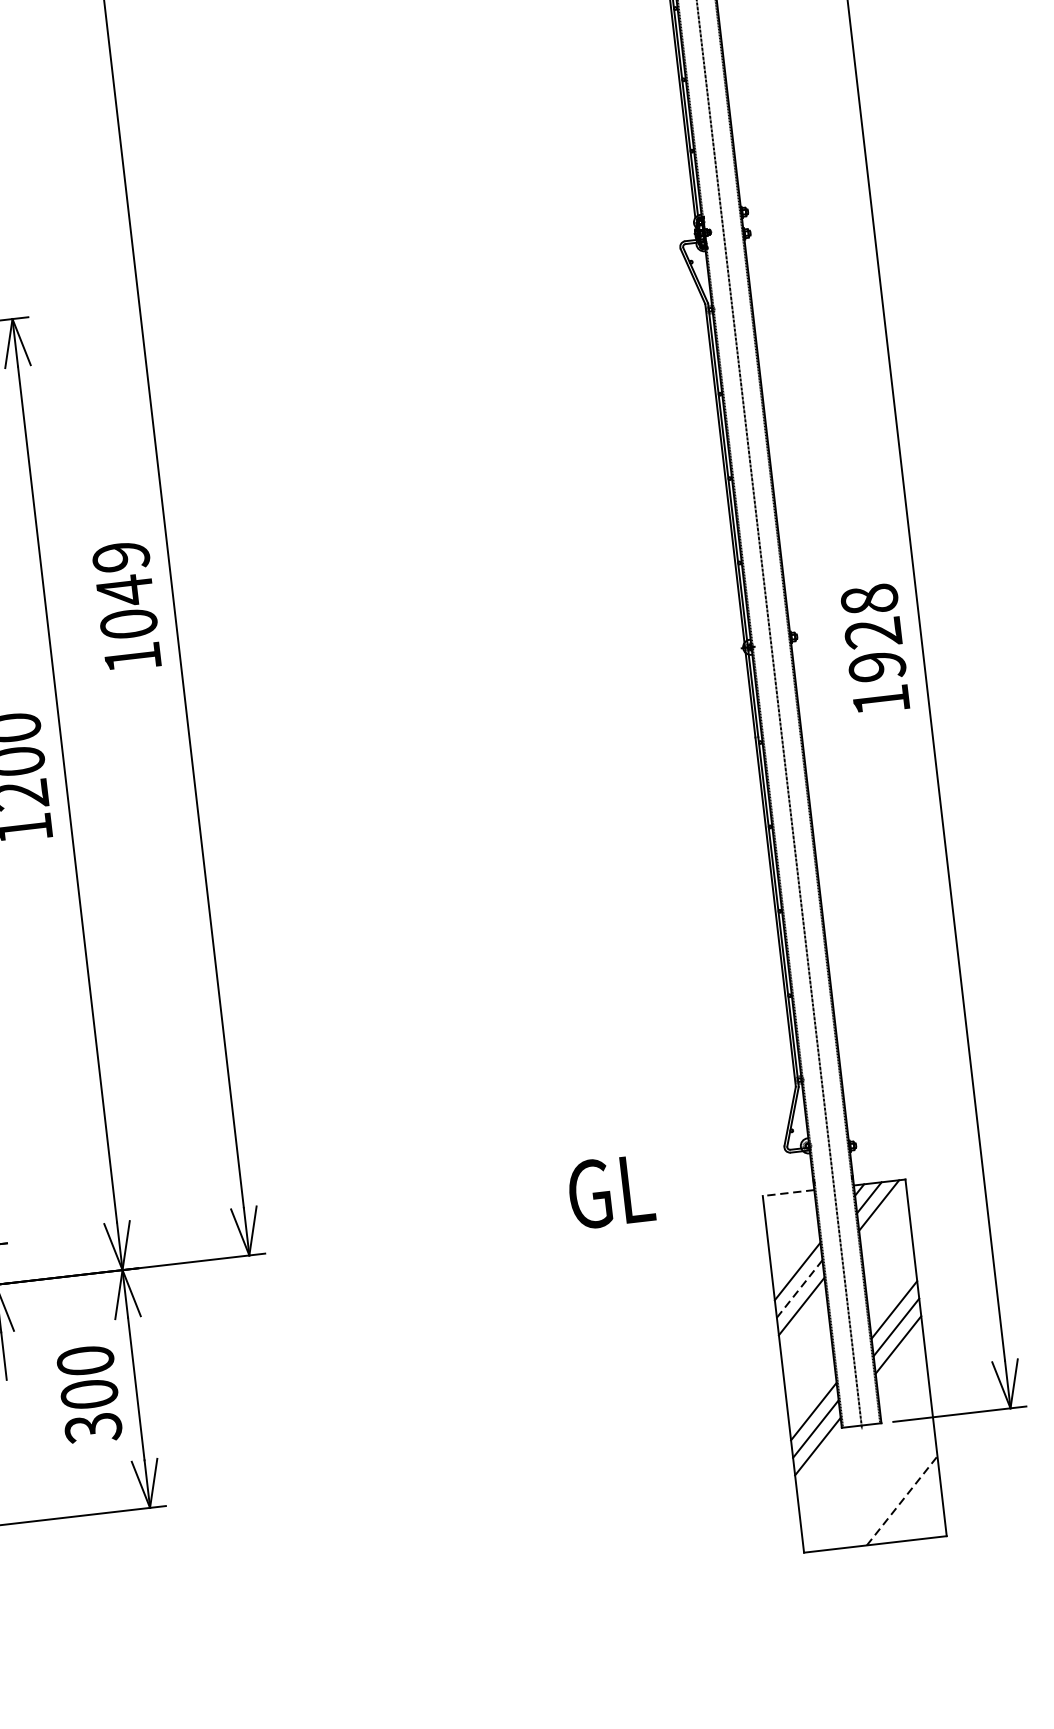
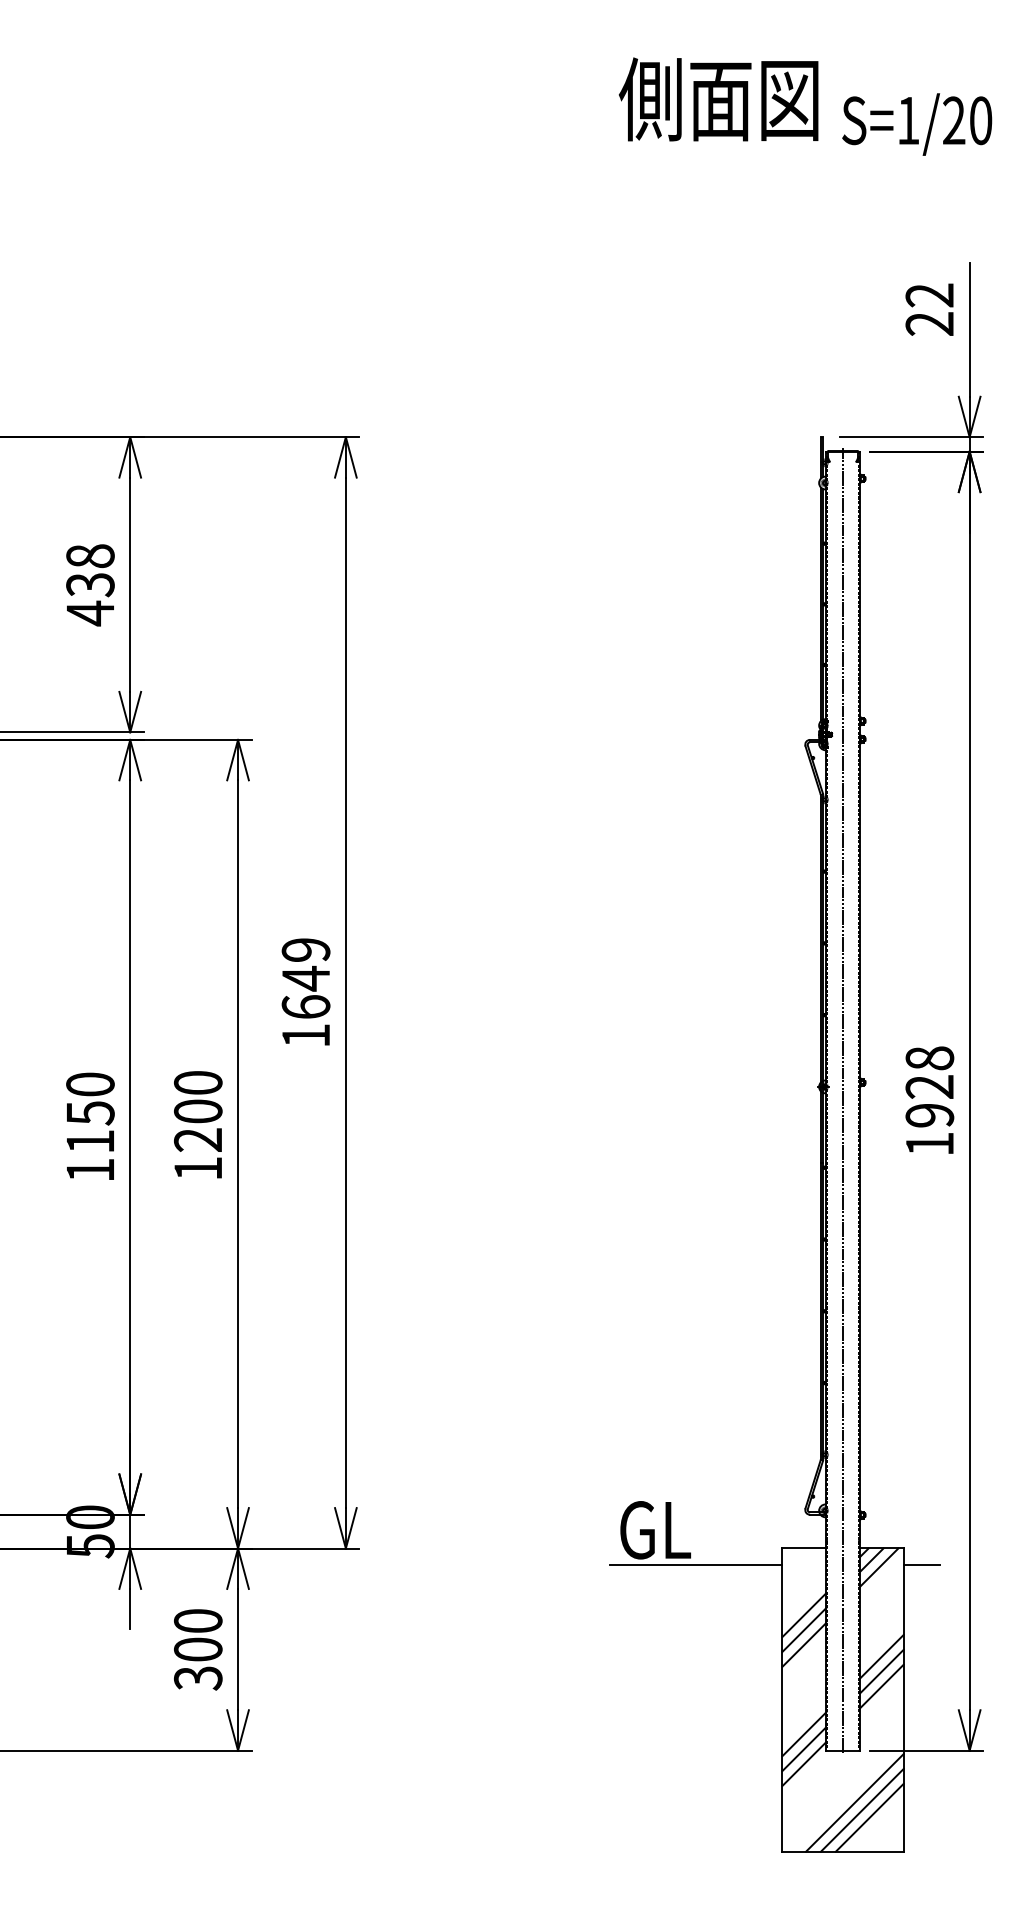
text: (128, 623) -> (305, 1006), 1049 -> 1649
line: (788, 1193) -> (804, 1548), dashed -> solid
line: (928, 1197) -> (921, 1565), added
line: (662, 1227) -> (695, 1565), added
line: (799, 1289) -> (804, 1630), dashed -> solid
line: (882, 1484) -> (854, 1802), added
line: (891, 1492) -> (861, 1809), added
line: (903, 1500) -> (870, 1817), dashed -> solid

